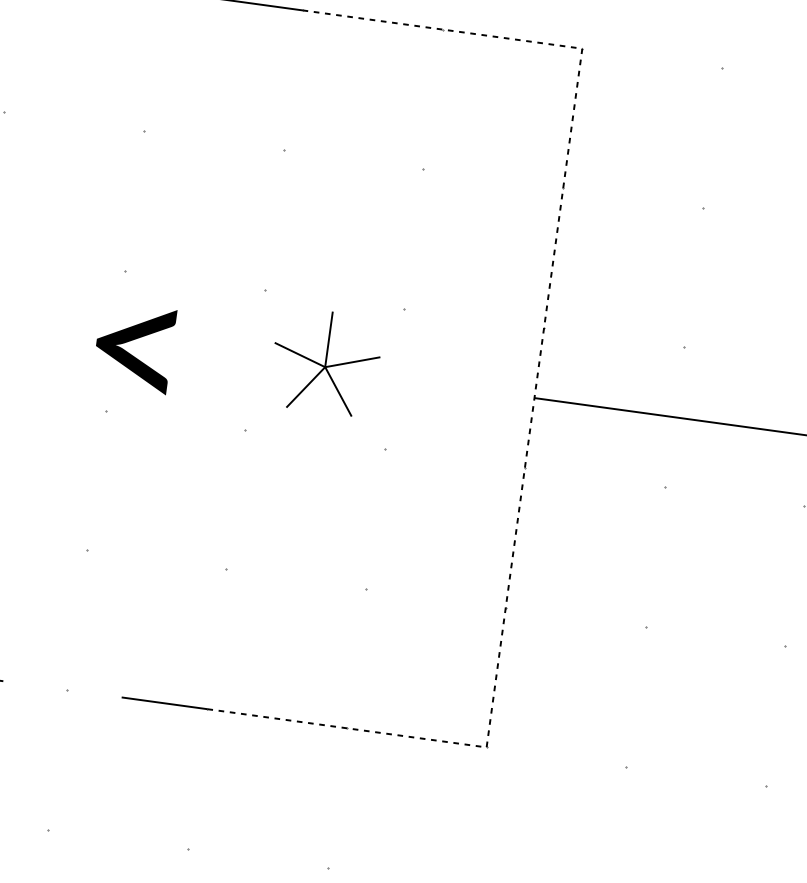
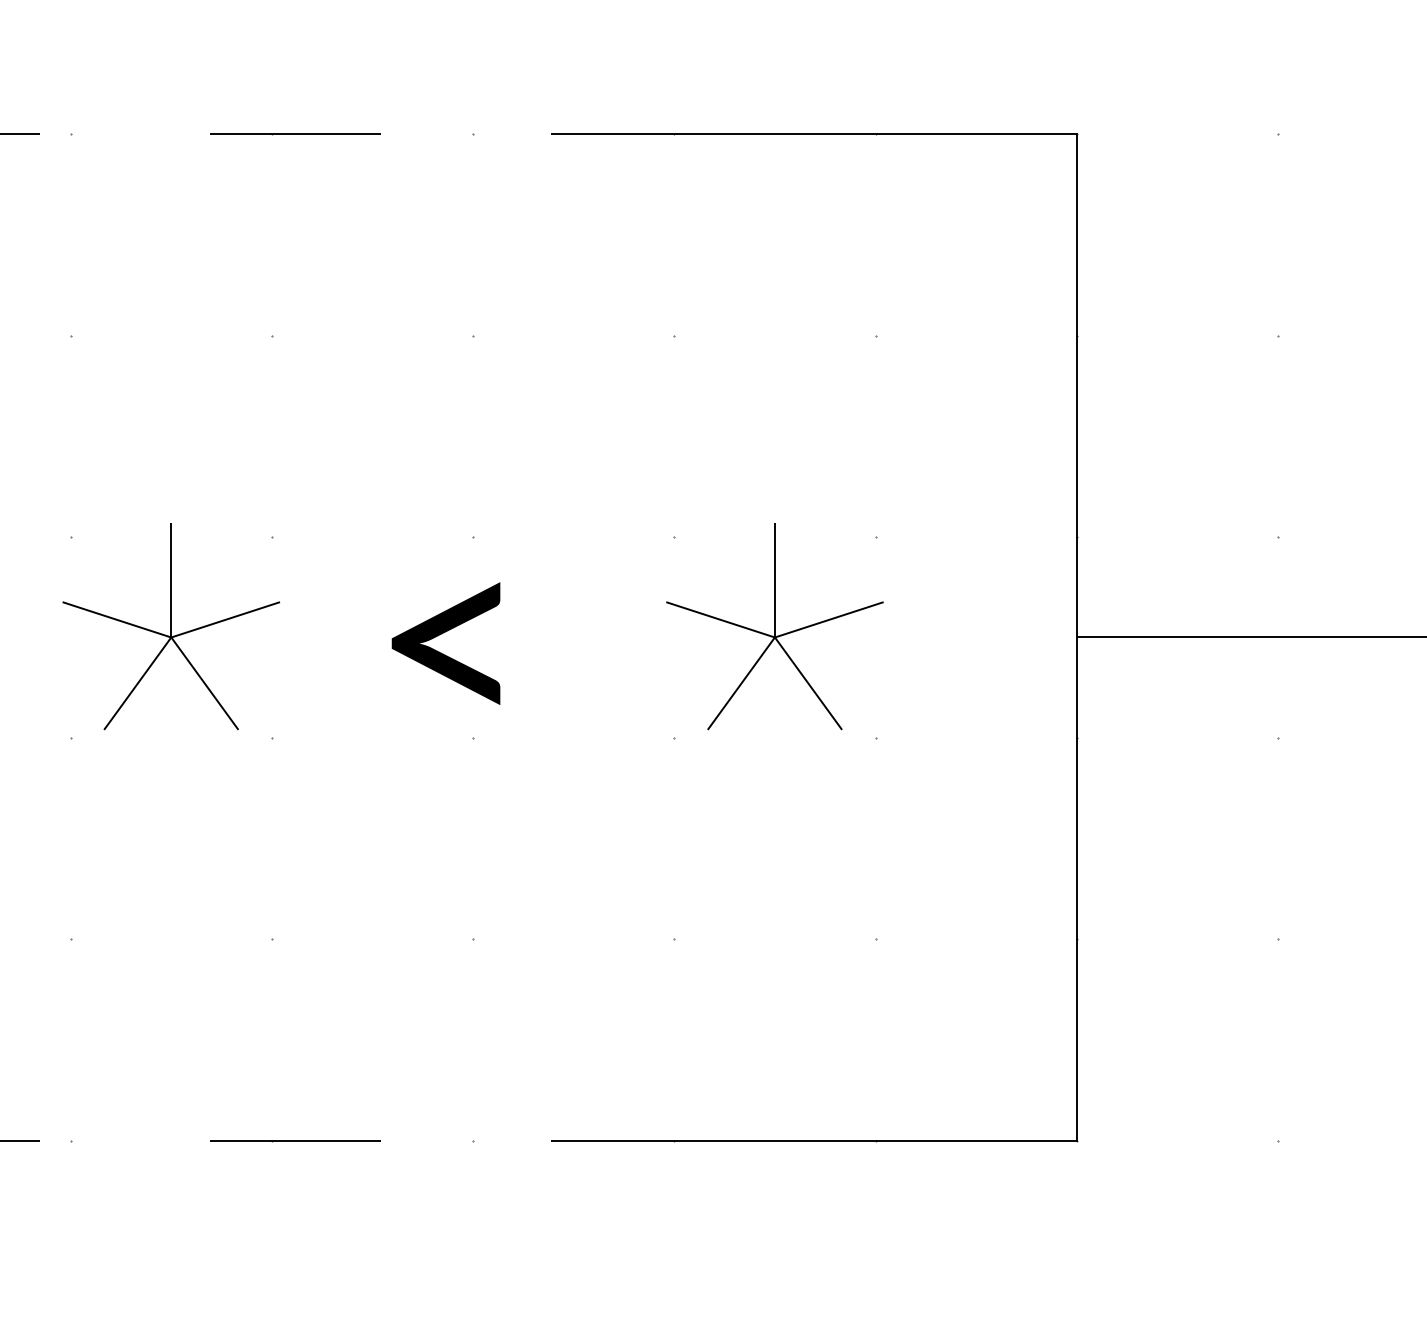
text: (133, 347) -> (445, 643), moved
part: (325, 361) -> (774, 626), size x1.43
line: (534, 398) -> (1076, 637), dashed -> solid

